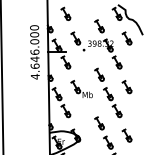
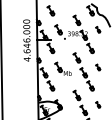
part: (126, 38) -> (97, 29), size x0.6
part: (126, 87) -> (97, 67), size x0.6
part: (126, 135) -> (97, 104), size x0.6

